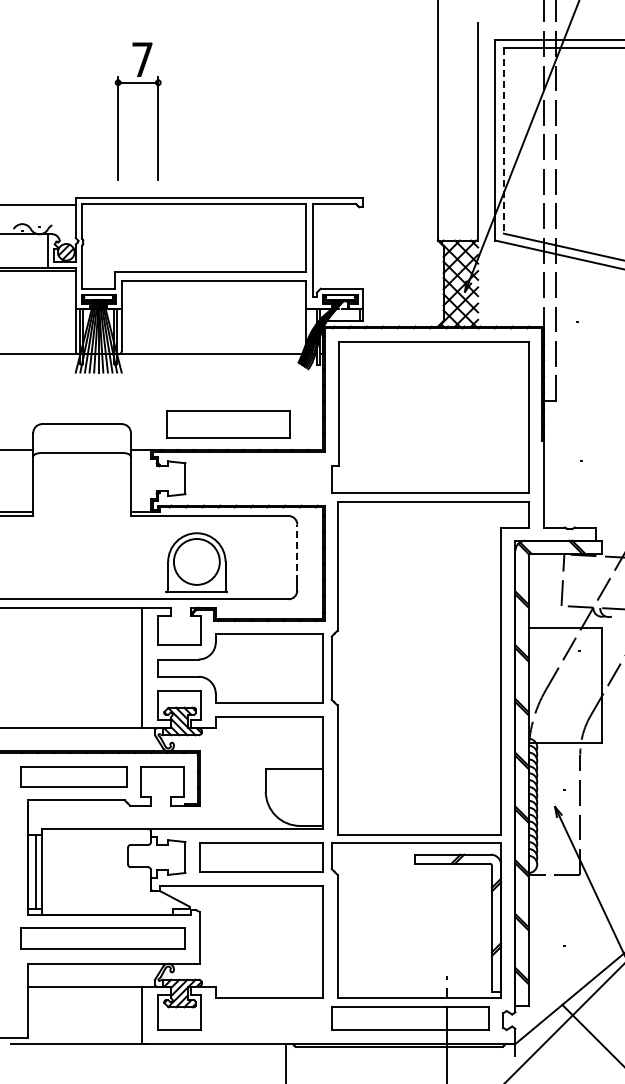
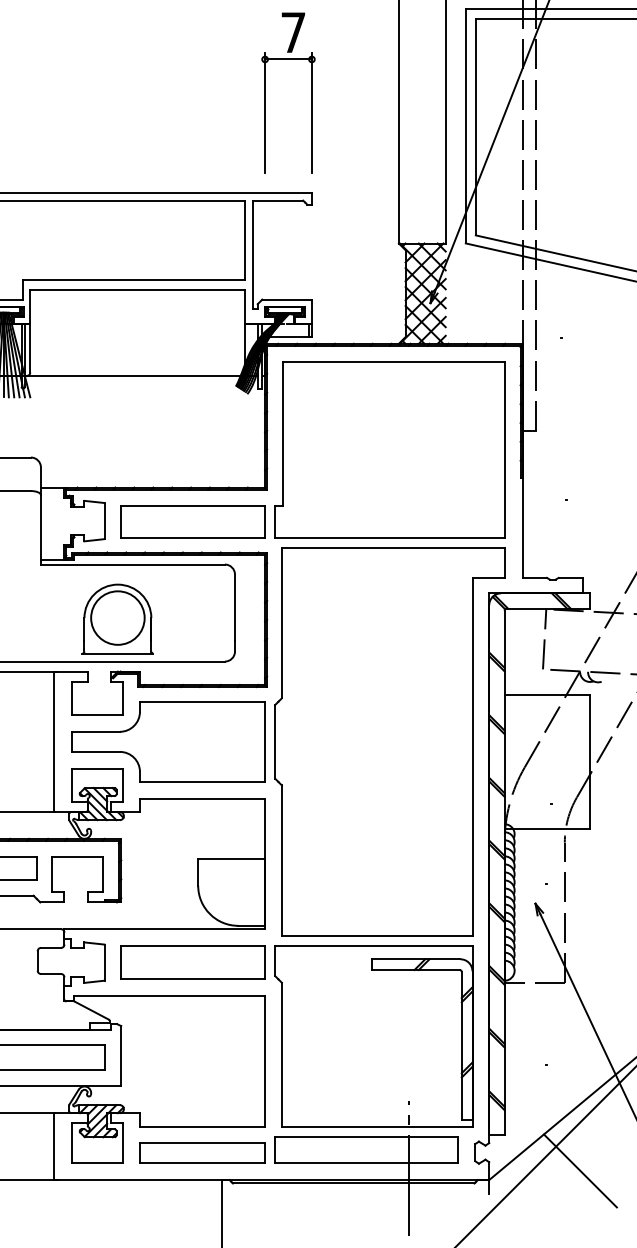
part: (118, 111) -> (265, 93), moved
line: (503, 140) -> (475, 126), dashed -> solid
part: (228, 424) -> (193, 521), moved
line: (297, 553) -> (235, 608), dashed -> solid
part: (269, 1020) -> (202, 1152), added

